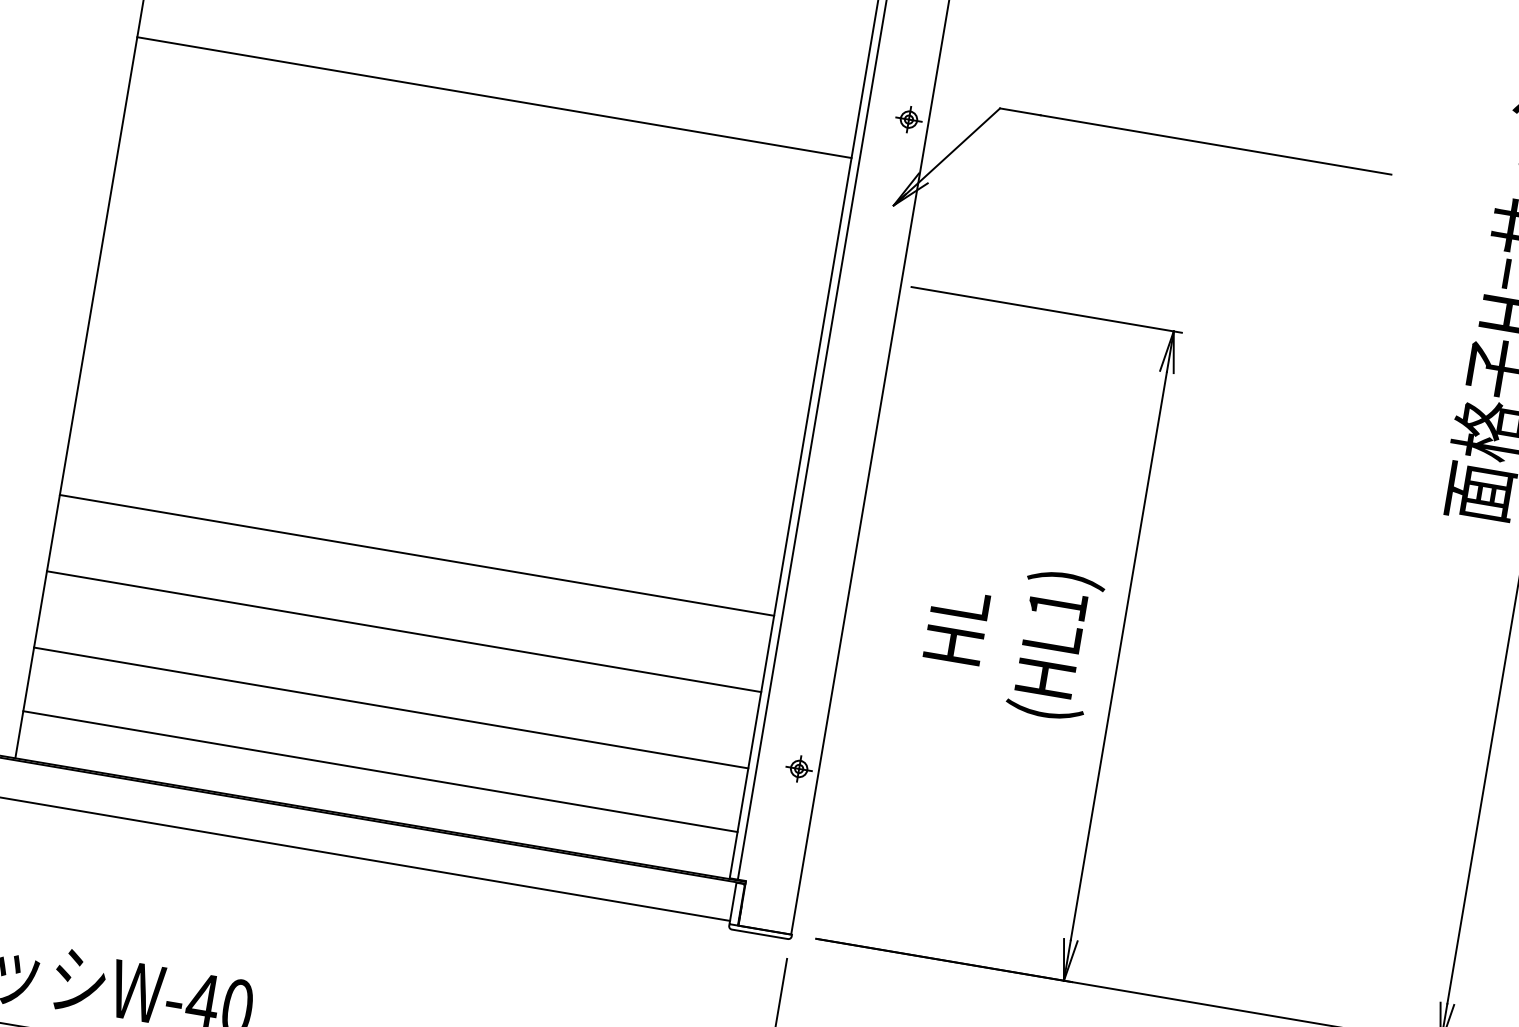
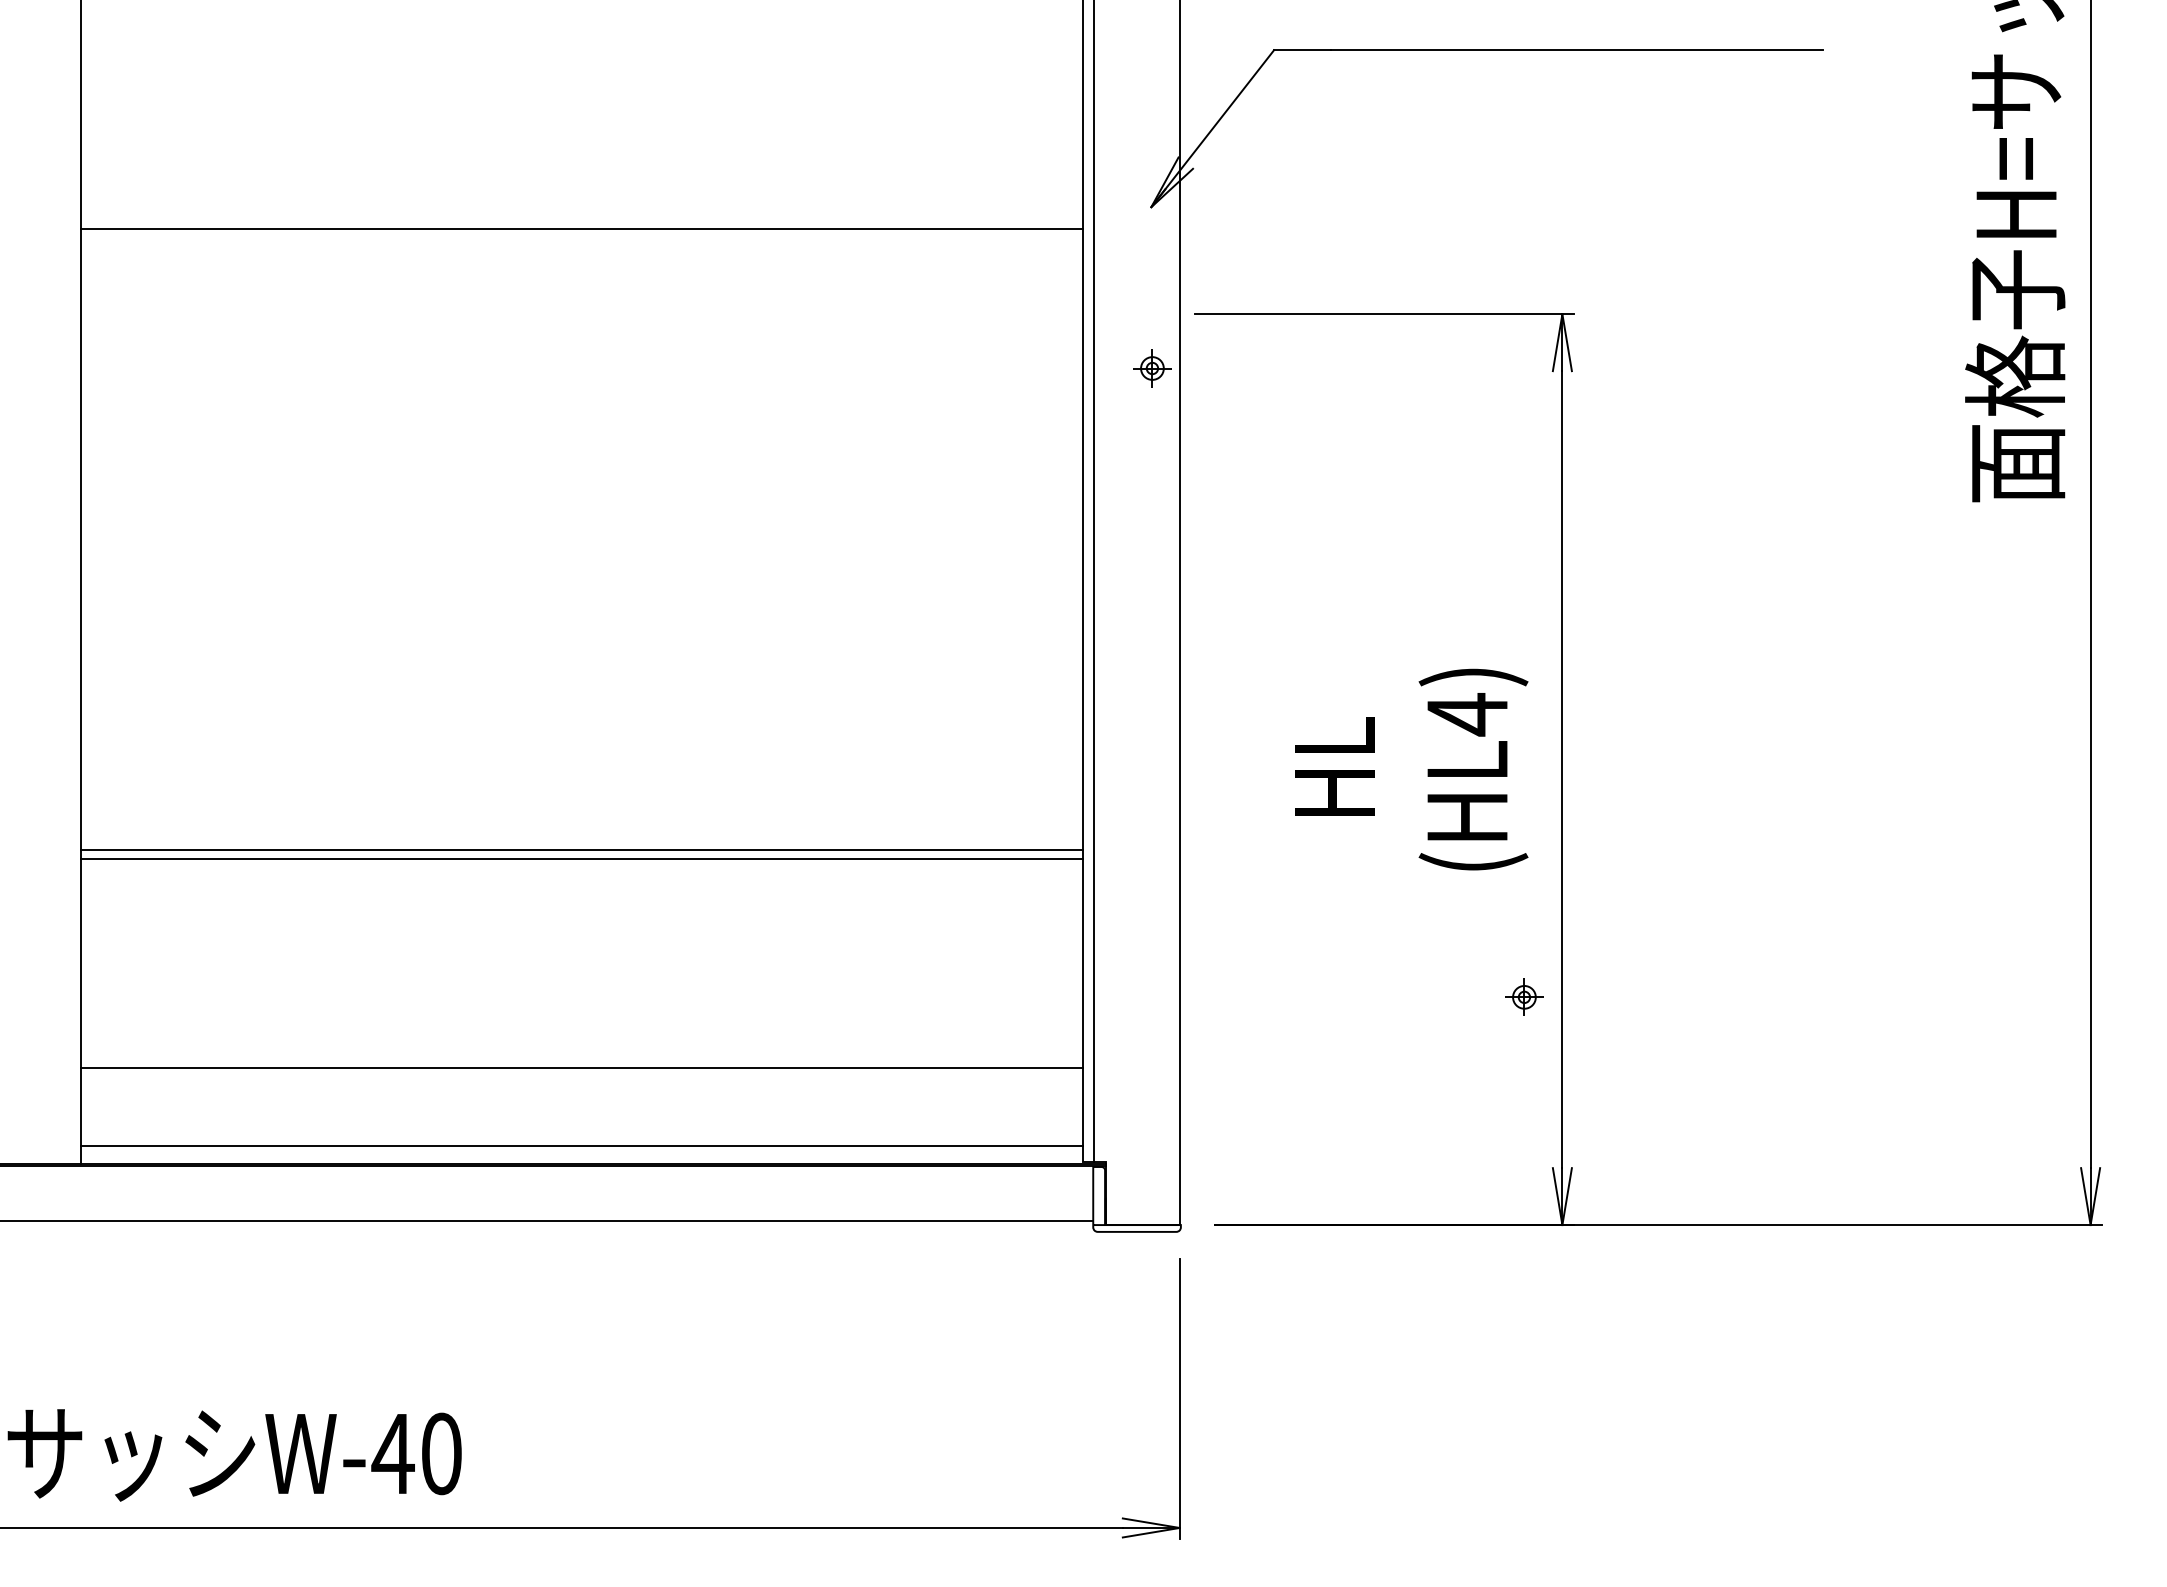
line: (494, 97) -> (581, 229), moved
part: (909, 119) -> (1152, 368), moved
line: (416, 555) -> (581, 859), moved
text: (1057, 605) -> (1467, 714), (HL1) -> (HL4)
line: (403, 631) -> (581, 850), moved
line: (390, 708) -> (581, 1068), moved
part: (799, 768) -> (1524, 996), moved
line: (380, 771) -> (581, 1145), moved

